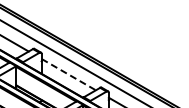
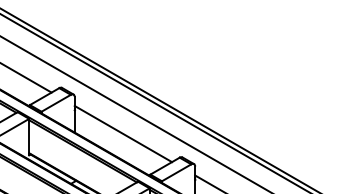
line: (69, 74) -> (124, 133), dashed -> solid

